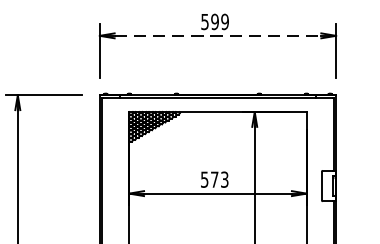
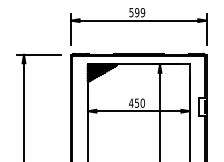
line: (219, 35) -> (139, 20), dashed -> solid
text: (215, 178) -> (137, 102), 573 -> 450

